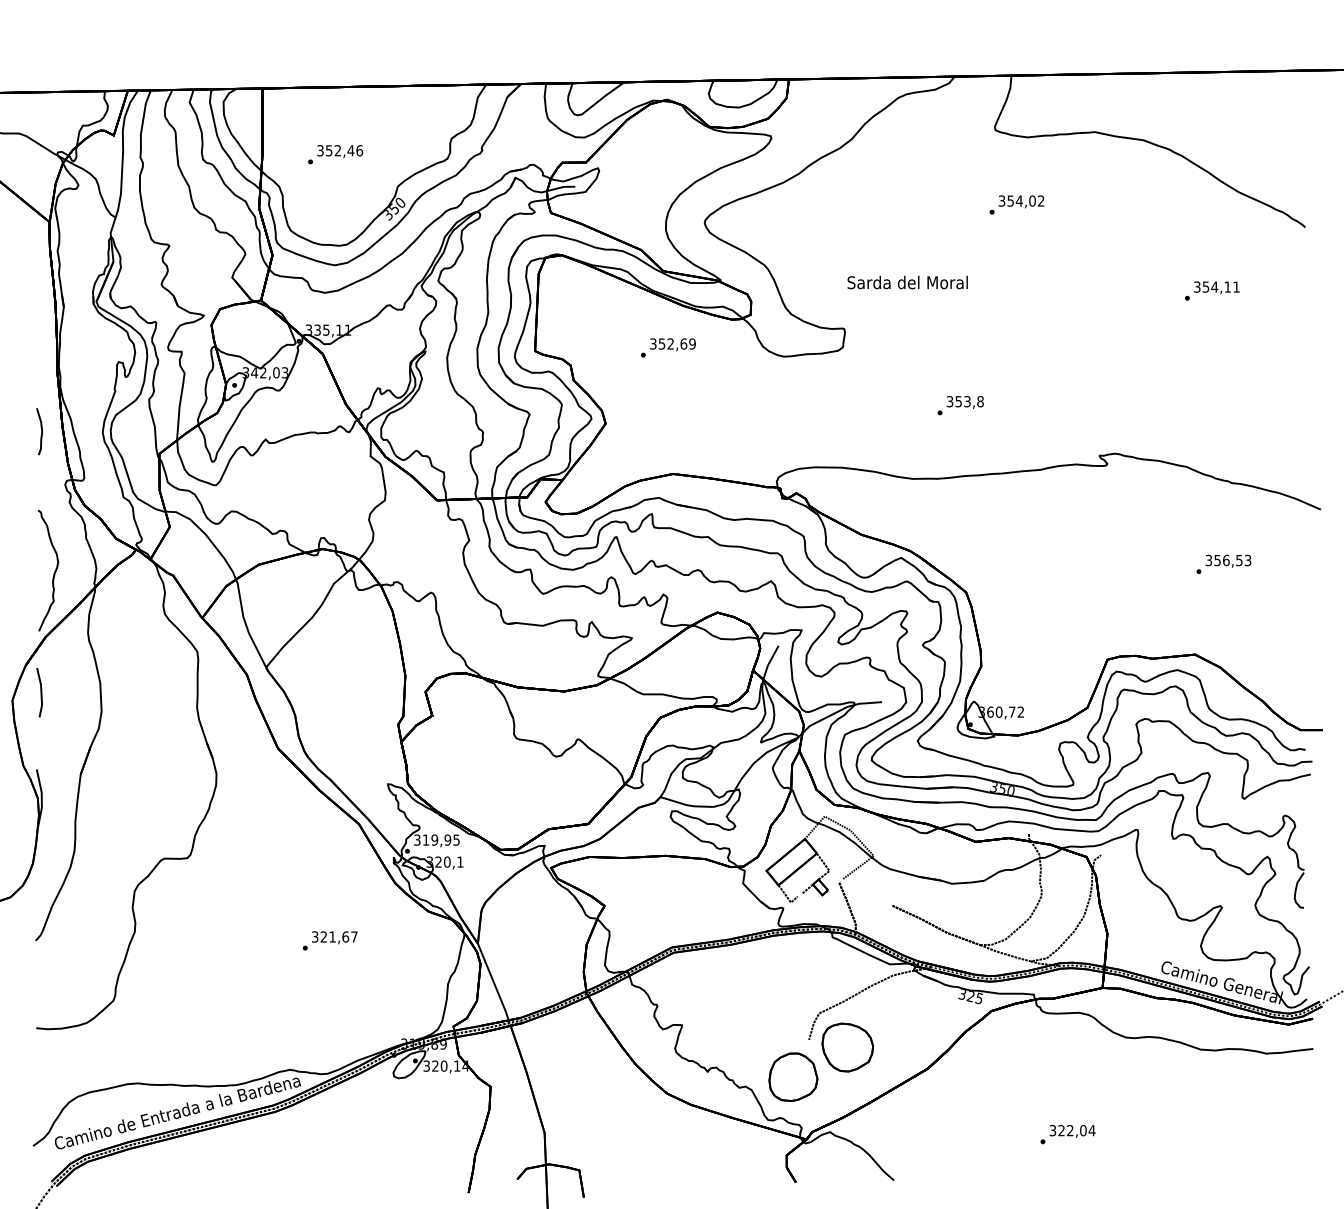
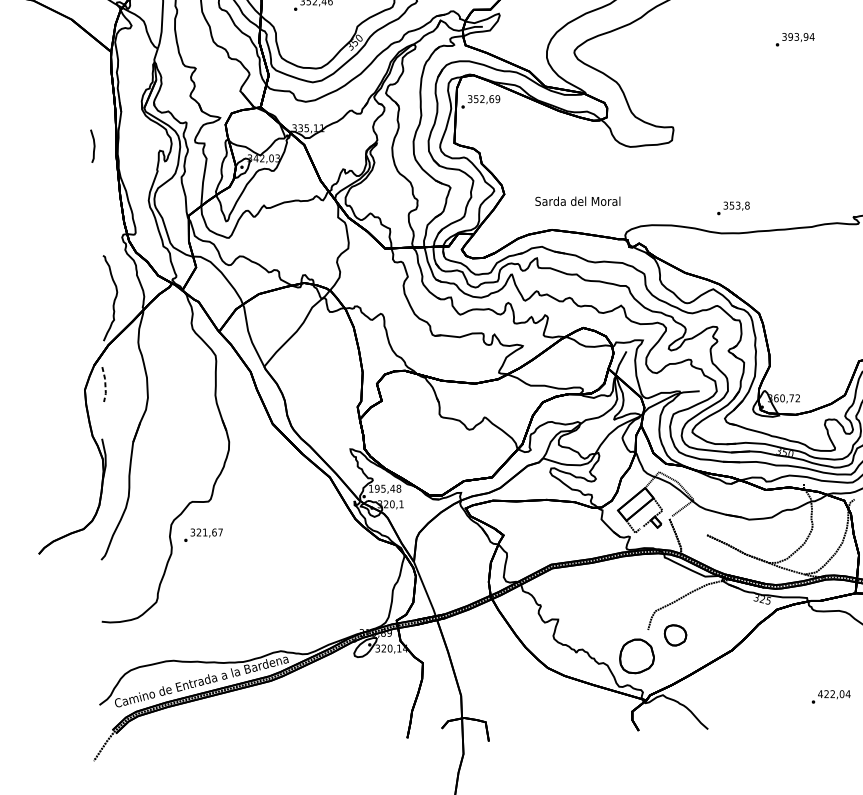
text: (1025, 200) -> (801, 36), 354,02 -> 393,94
text: (907, 282) -> (577, 201), moved
text: (668, 347) -> (480, 101), moved
text: (960, 405) -> (733, 208), moved
curve: (41, 431) -> (94, 146), moved
line: (41, 692) -> (105, 384), solid -> dashed
text: (436, 839) -> (384, 488), 319,95 -> 195,48
text: (329, 940) -> (203, 534), moved
part: (847, 1047) -> (675, 635), size x0.6
text: (1052, 1130) -> (820, 694), 322,04 -> 422,04

